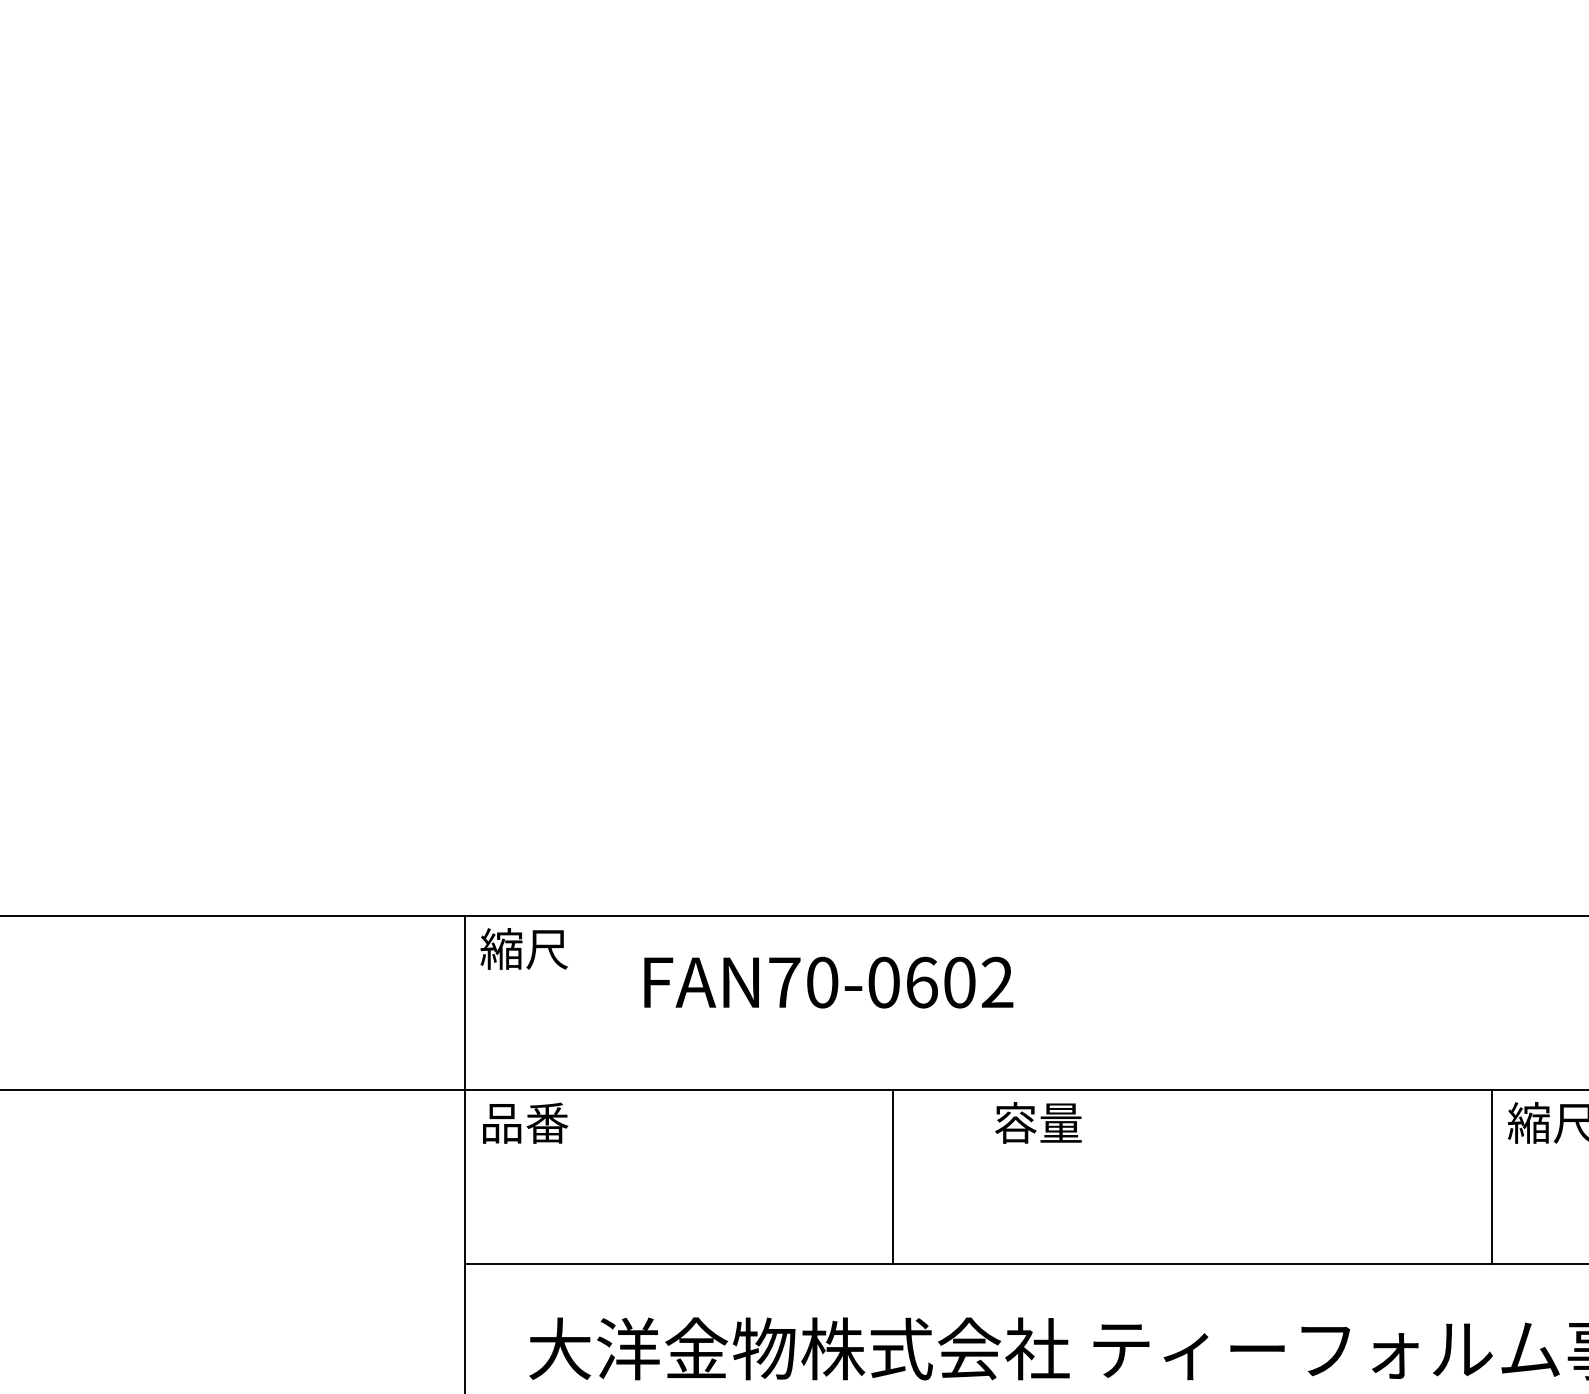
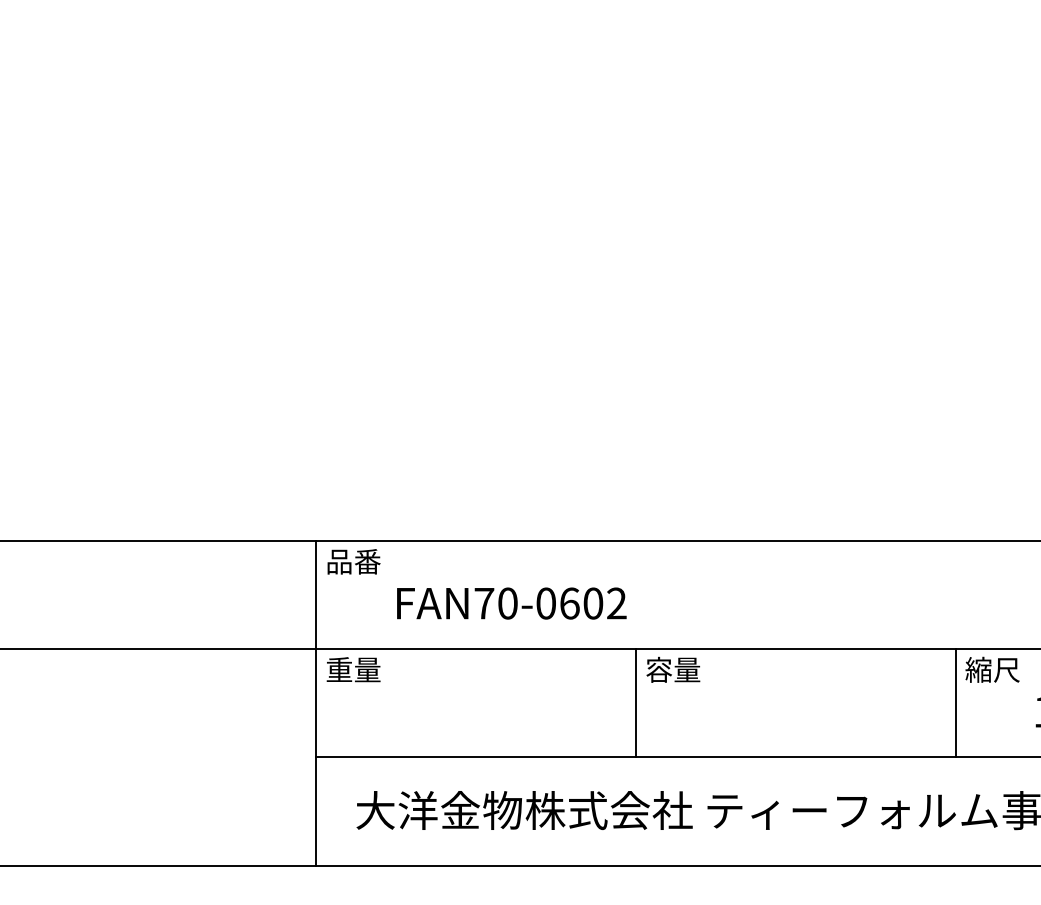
text: (524, 948) -> (353, 561), 縮尺 -> 品番
text: (828, 982) -> (511, 603), moved
text: (524, 1122) -> (353, 669), 品番 -> 重量
line: (894, 1176) -> (636, 703), moved

